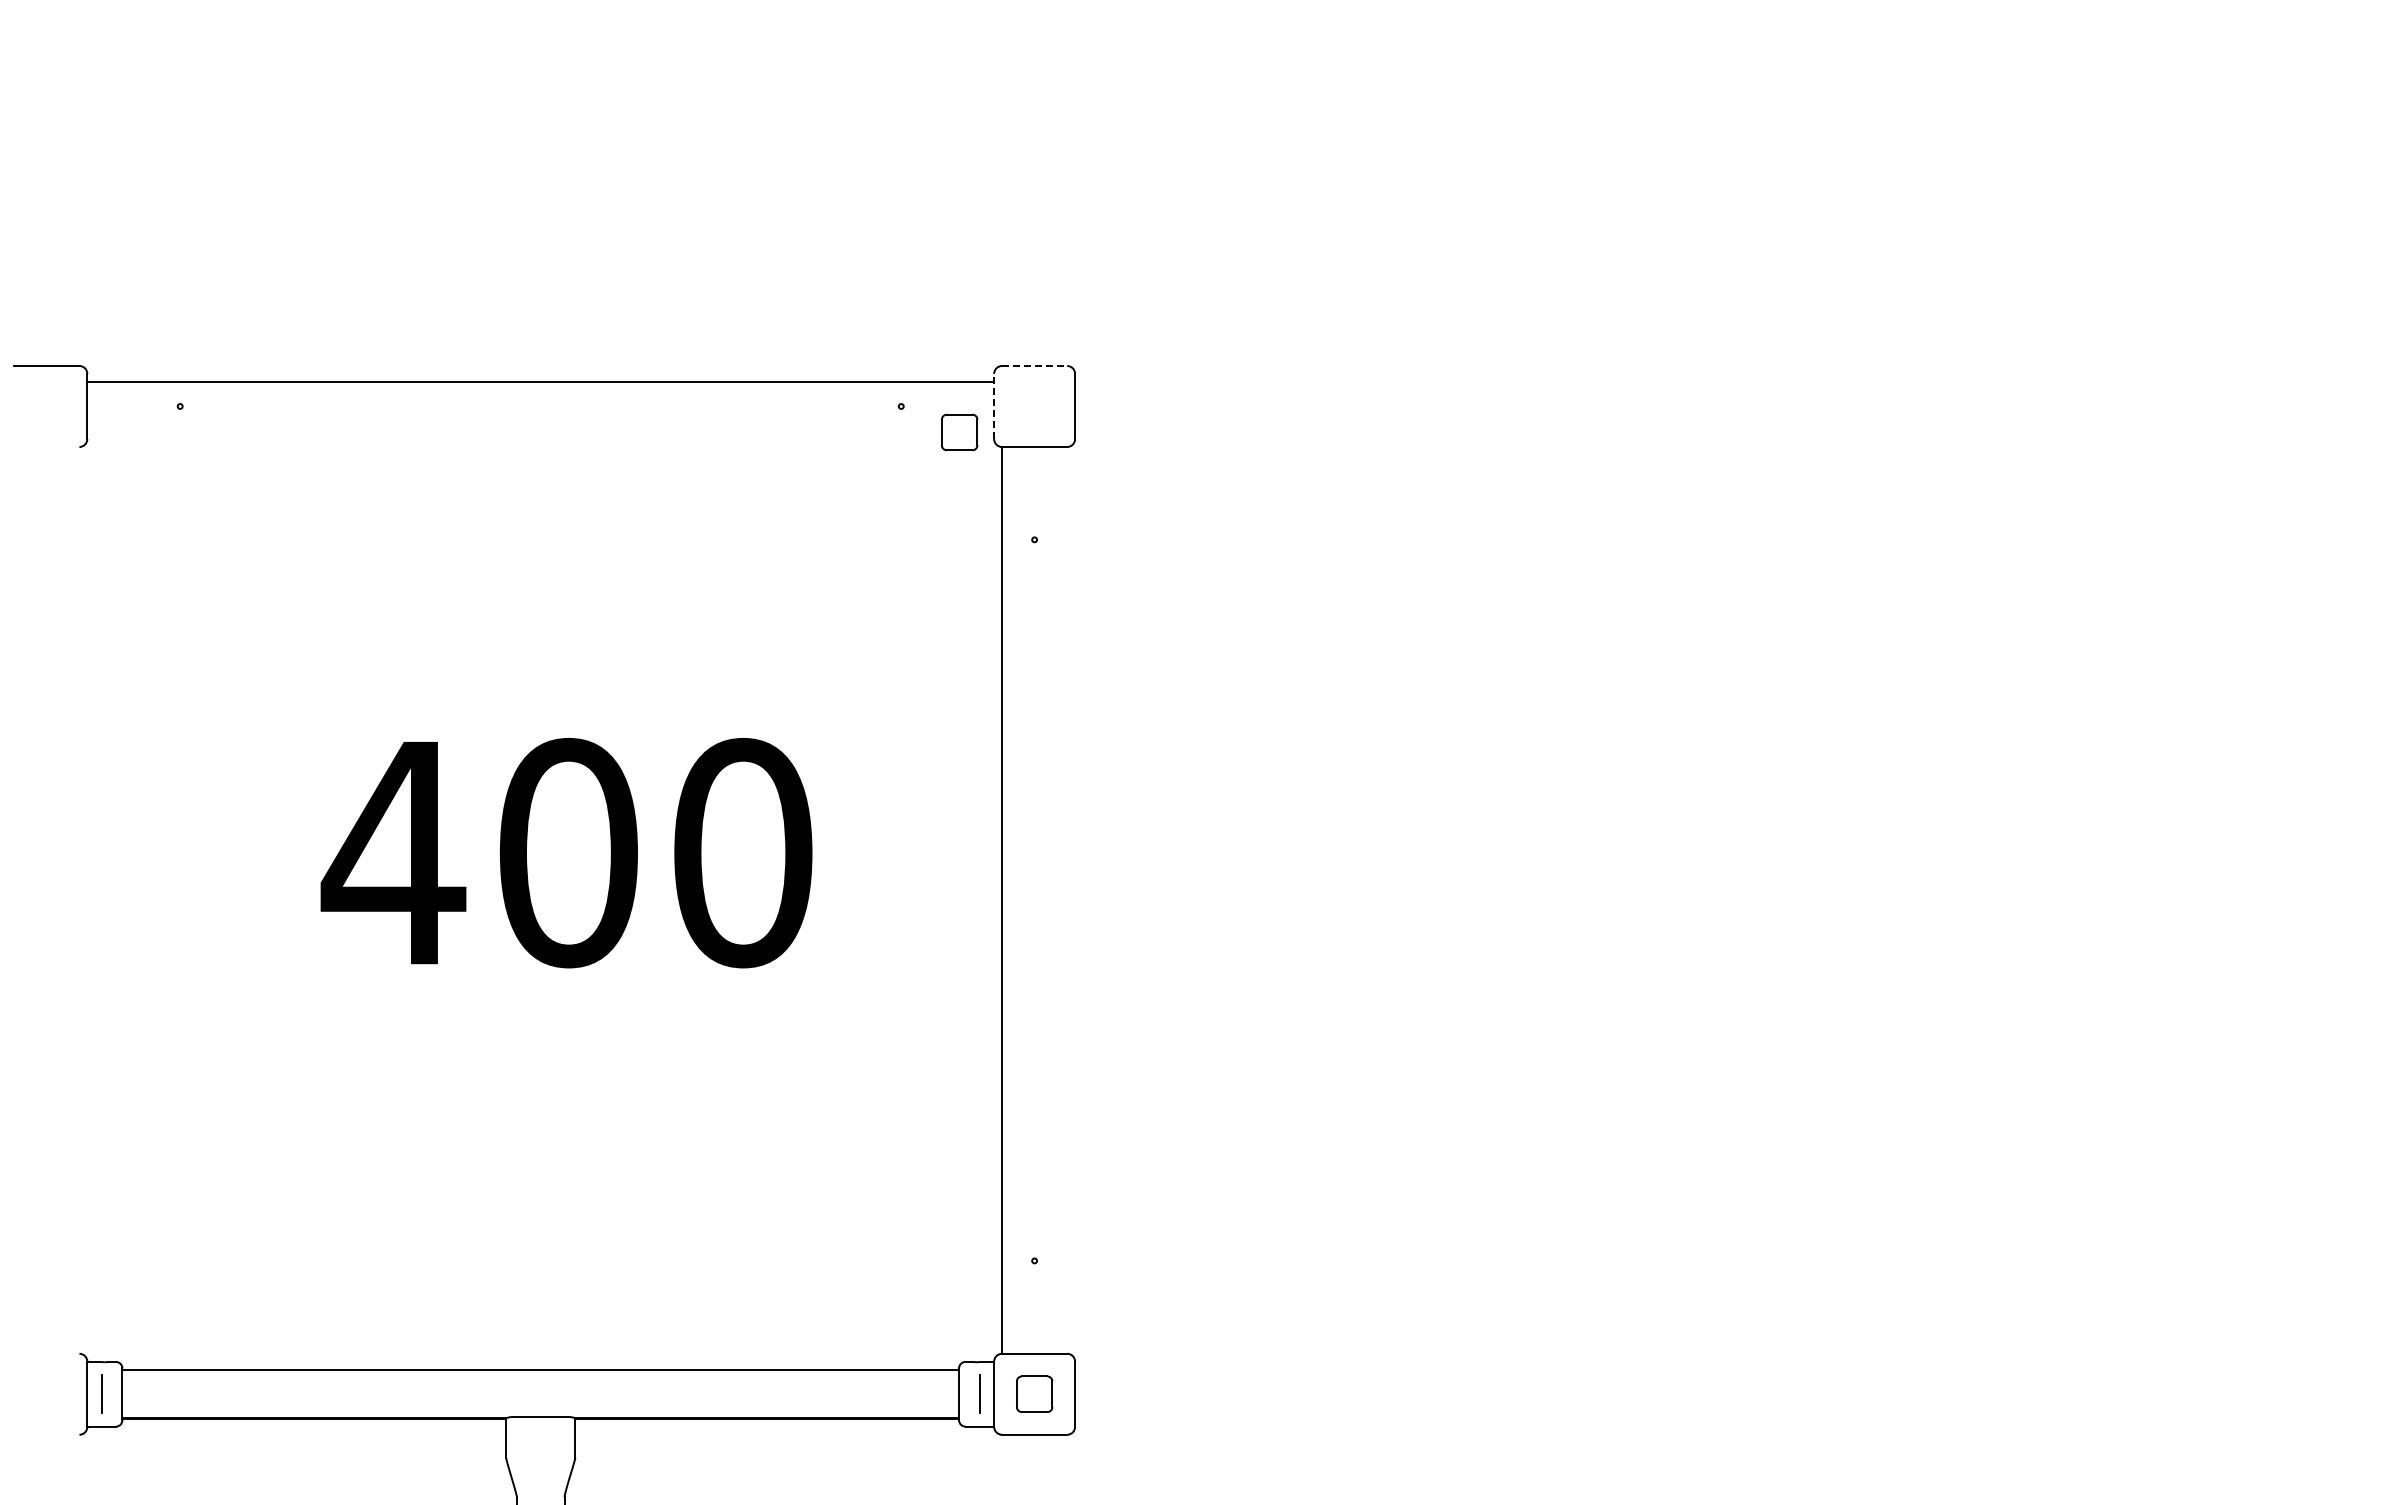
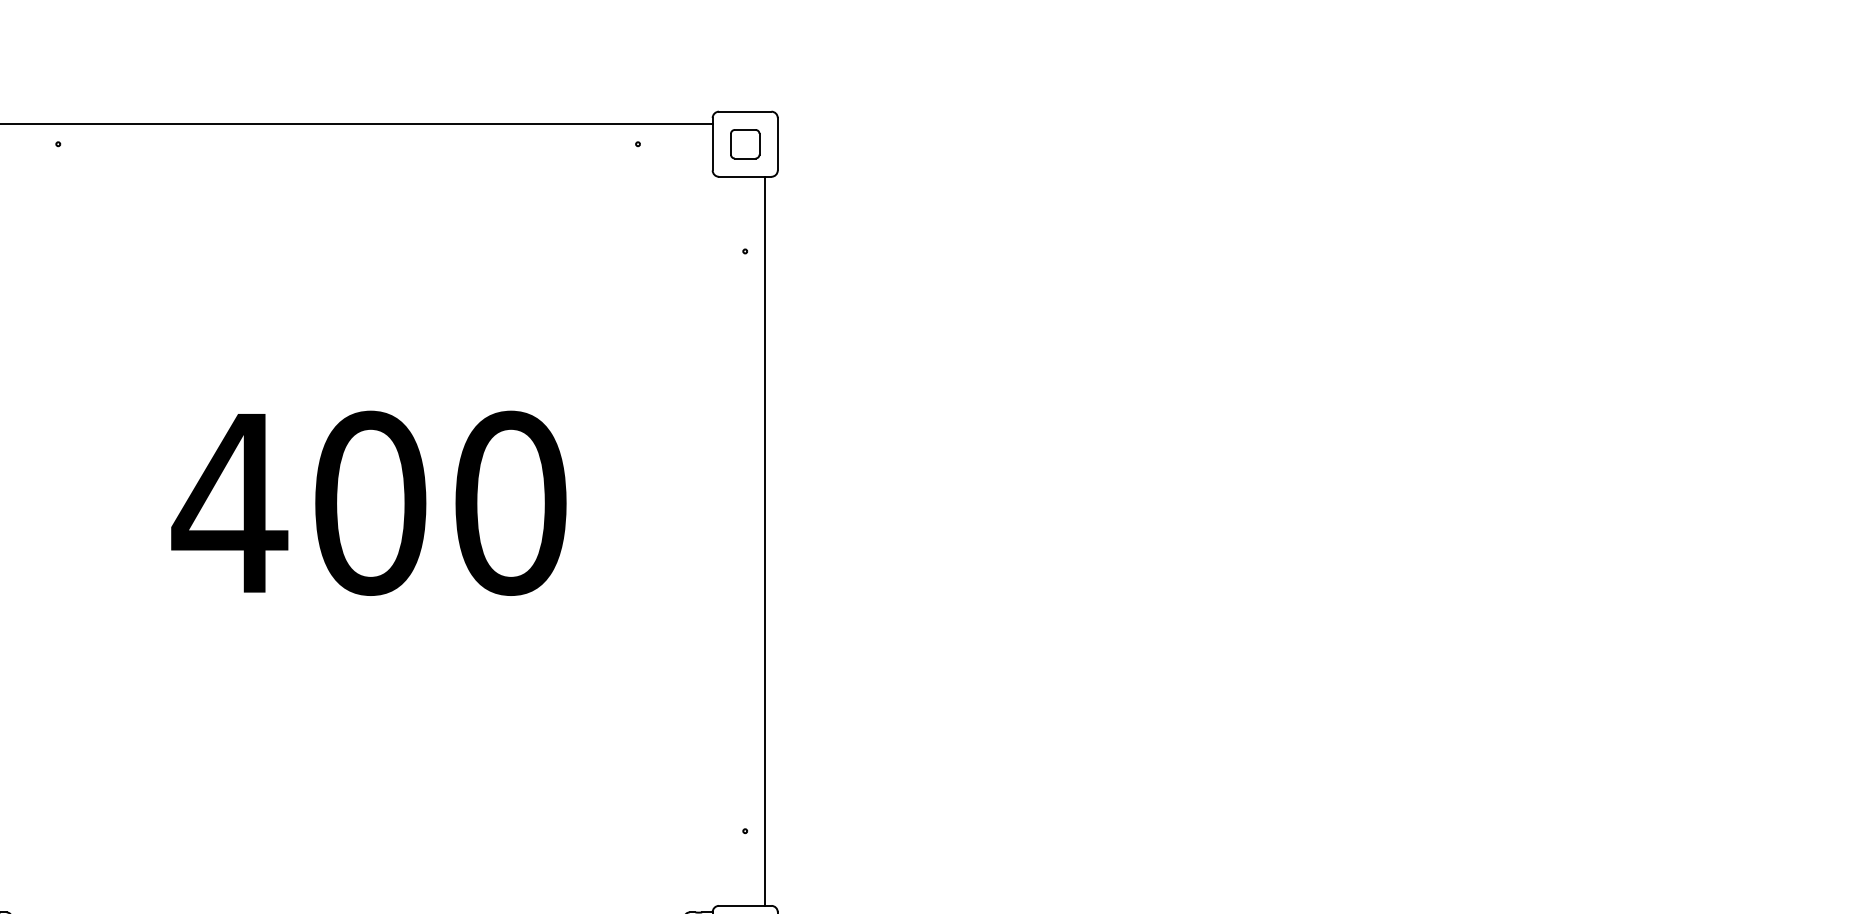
line: (1034, 366) -> (745, 112), dashed -> solid
line: (994, 406) -> (712, 144), dashed -> solid
part: (959, 432) -> (745, 144), moved
line: (1002, 900) -> (765, 541), moved

